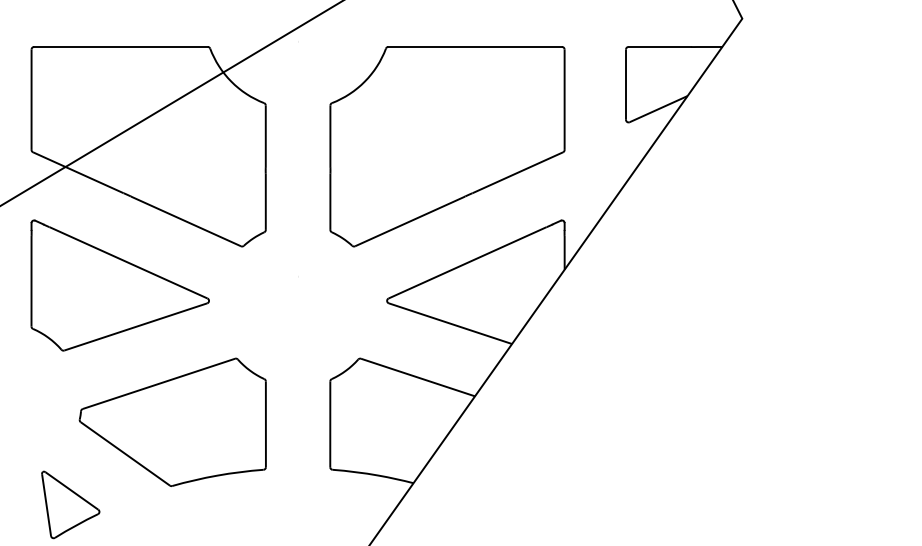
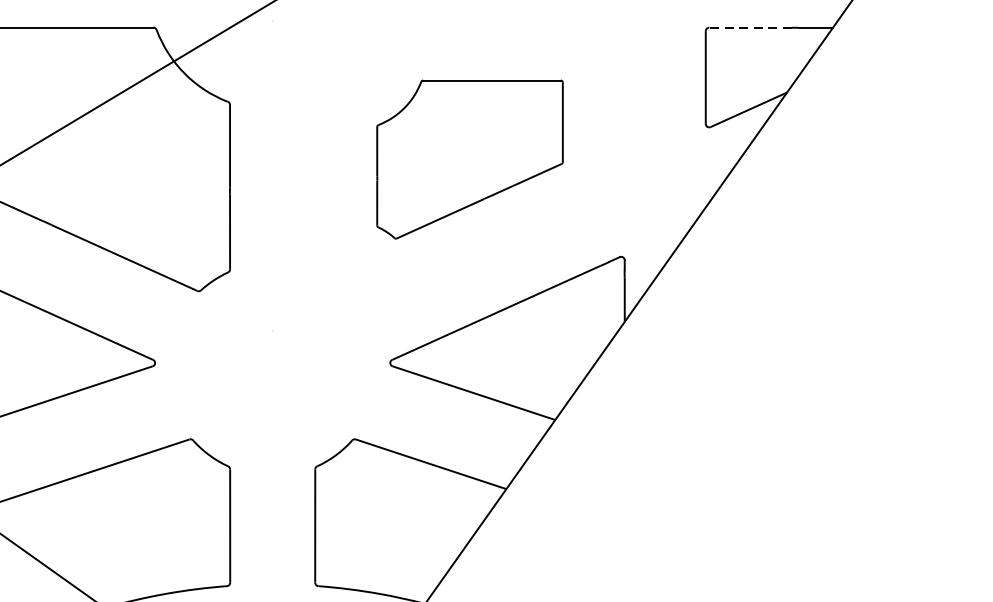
line: (659, 46) -> (750, 27), solid -> dashed
part: (447, 146) -> (470, 159), size x0.6

